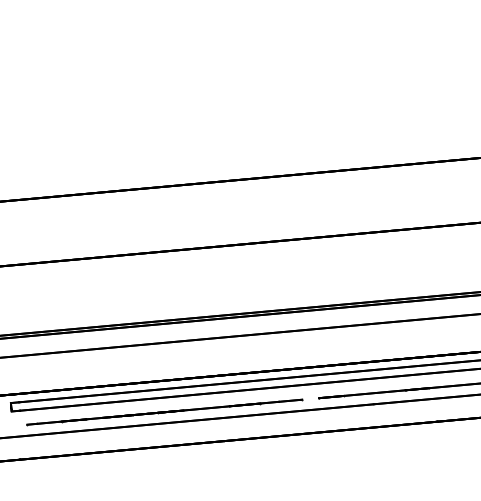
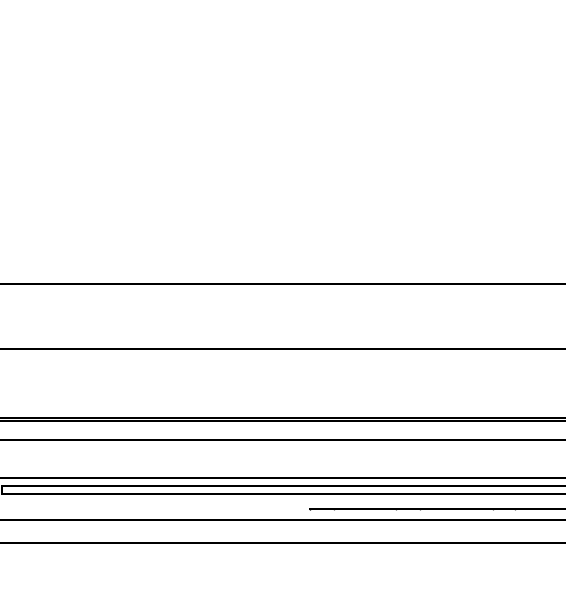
line: (164, 412) -> (154, 509), removed

